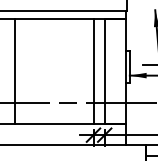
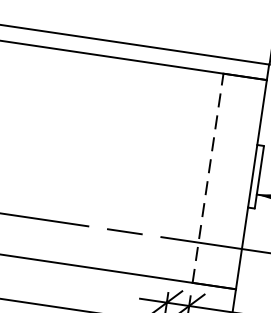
line: (15, 70) -> (30, 150), removed
line: (93, 70) -> (185, 173), removed
line: (104, 70) -> (207, 176), solid -> dashed

